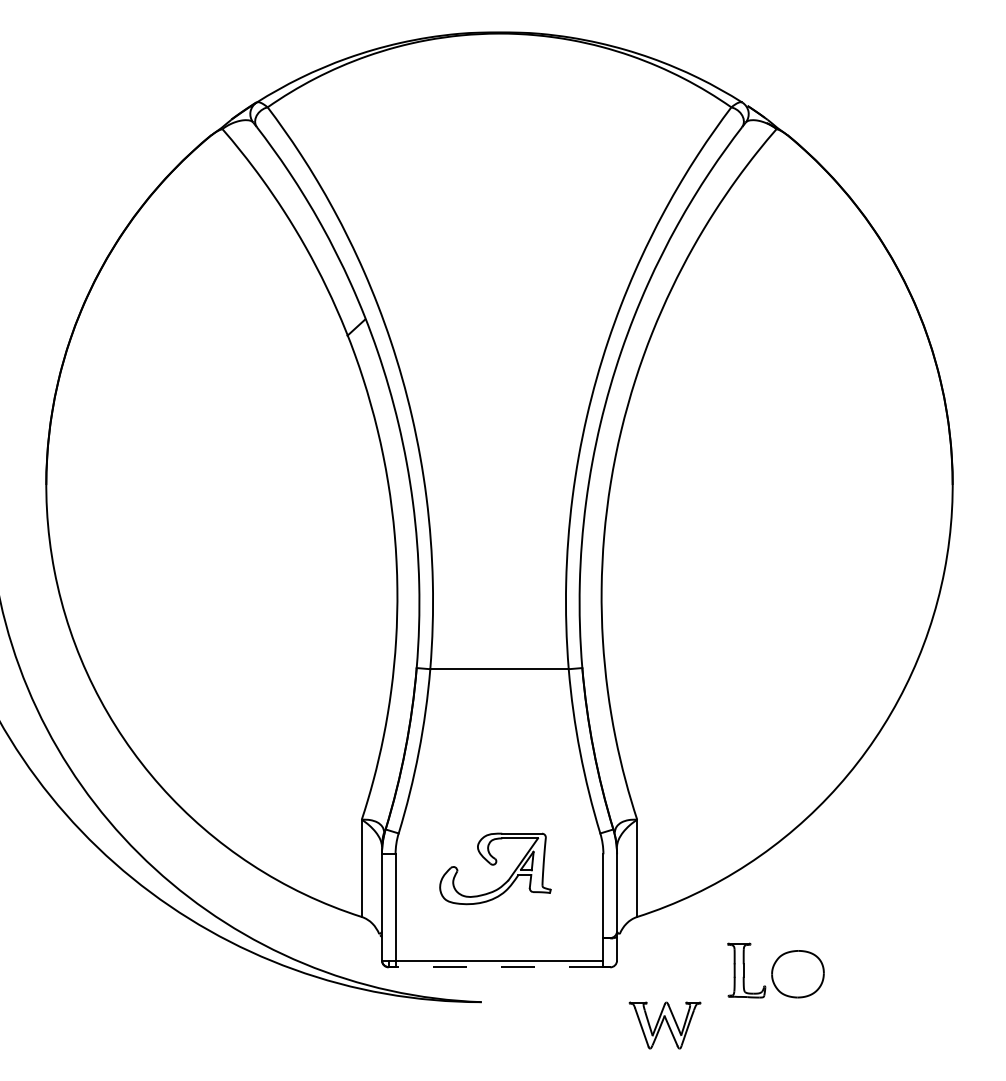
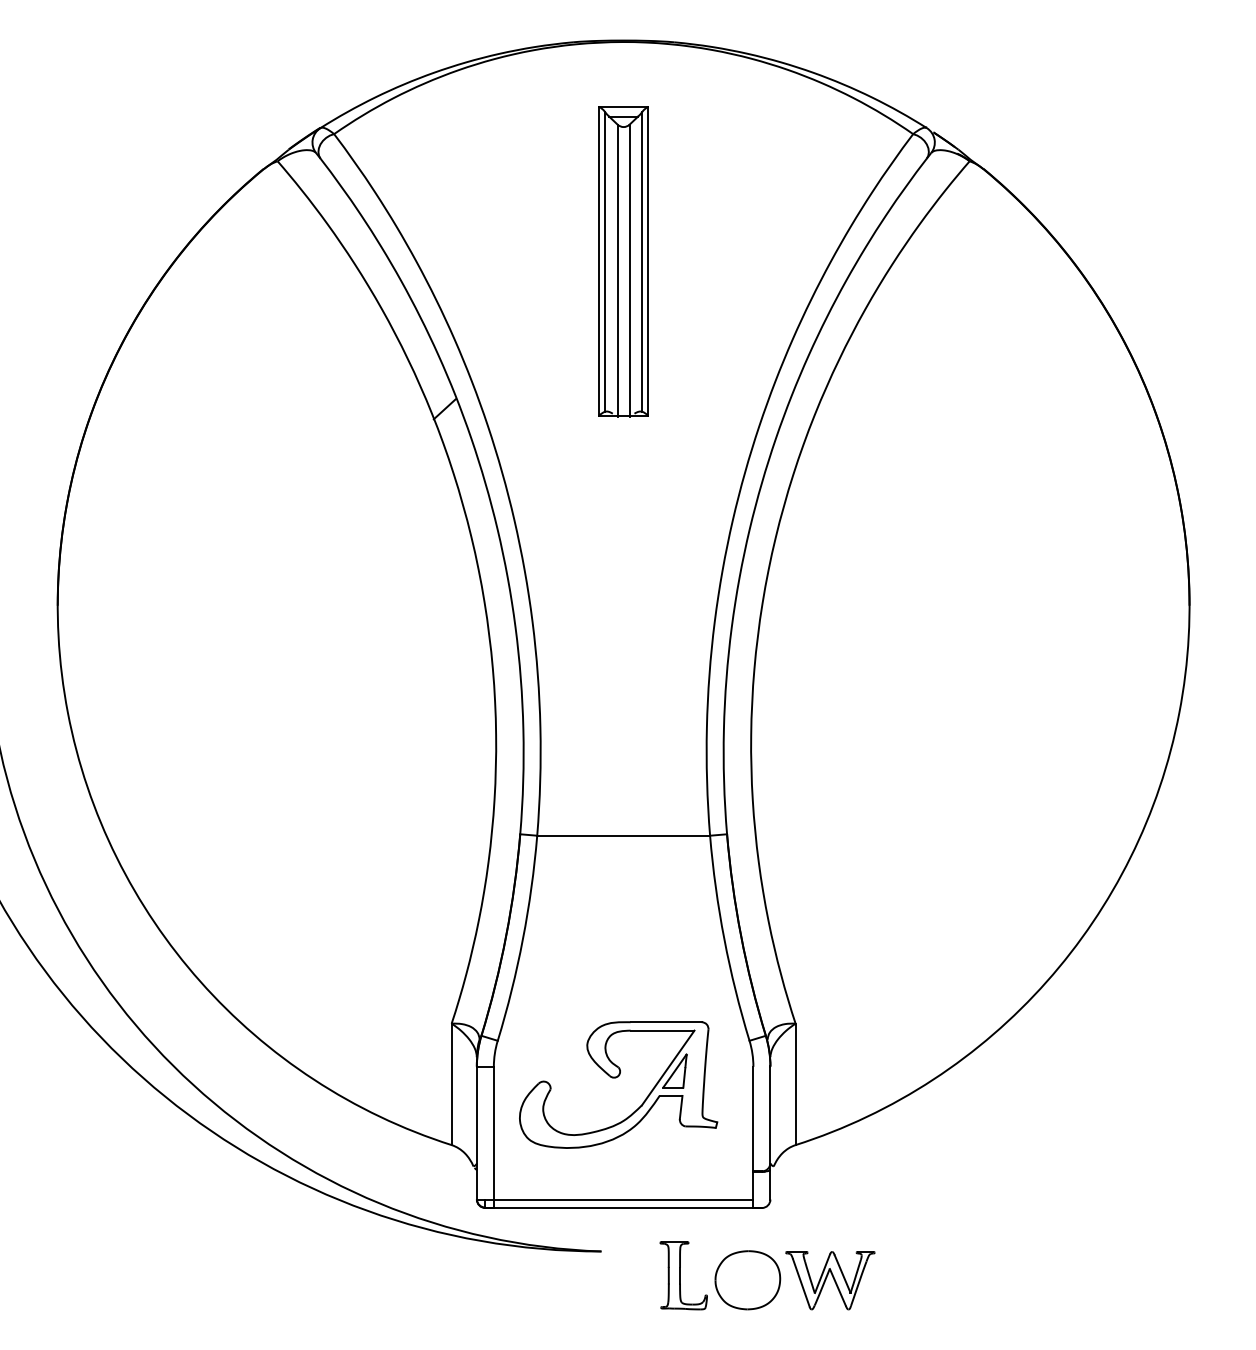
part: (499, 209) -> (623, 261), added
part: (495, 868) -> (618, 1084), size x1.43
line: (499, 967) -> (623, 1208), dashed -> solid
part: (775, 970) -> (719, 1275), moved

